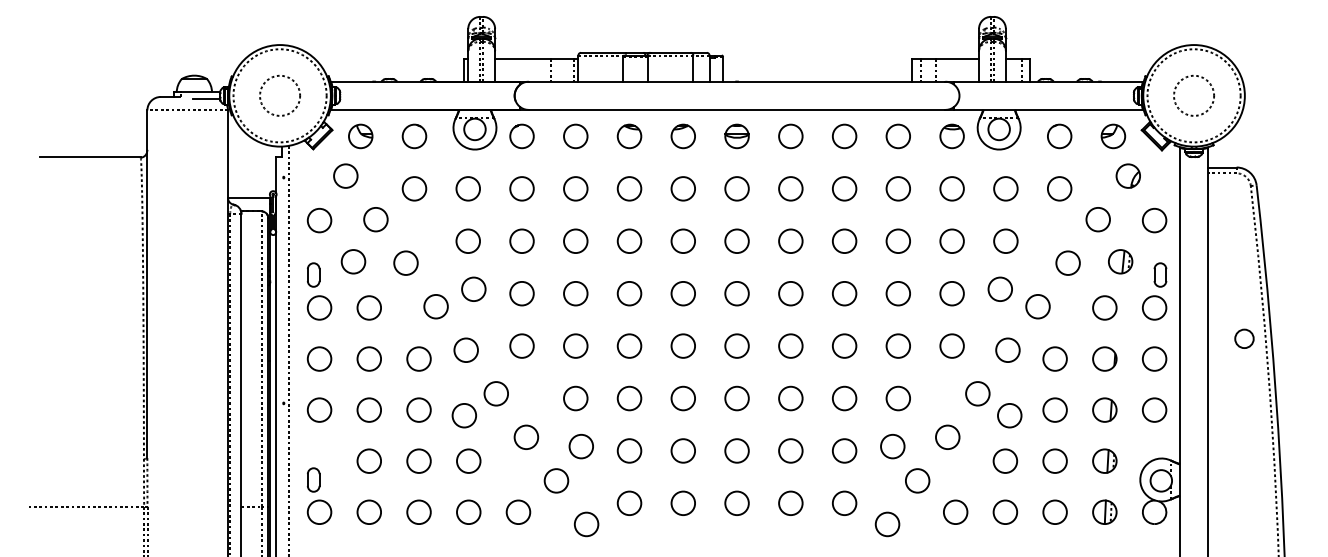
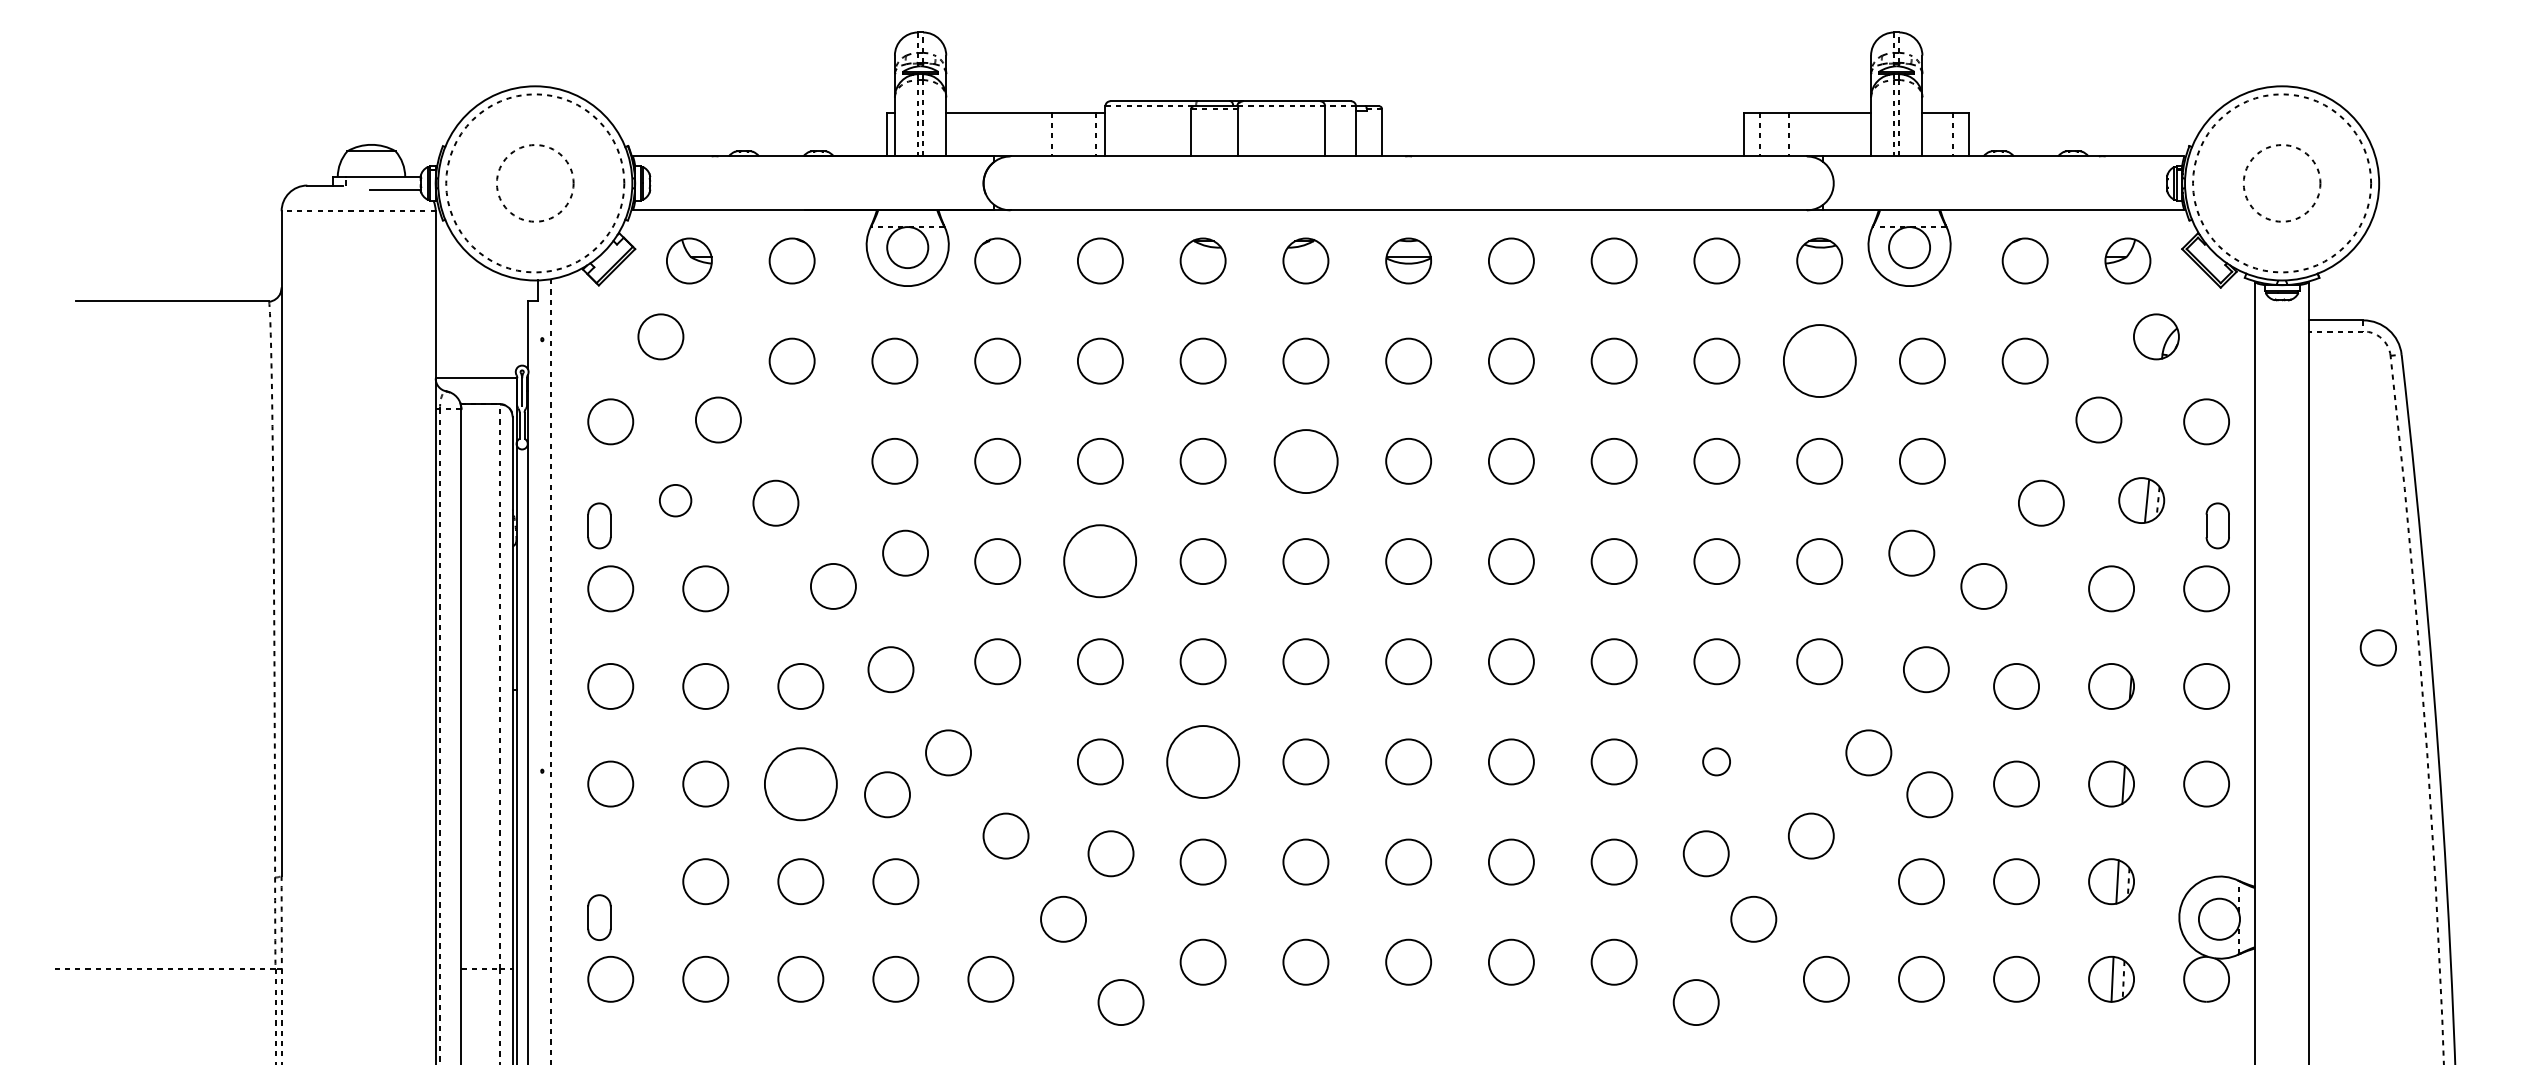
circle: (951, 188) -> (1818, 360), size x1.6
circle: (682, 240) -> (1304, 459), size x1.4
circle: (353, 261) -> (675, 500), size x0.7
circle: (575, 293) -> (1099, 561), size x1.6
circle: (629, 398) -> (1203, 761), size x1.6
circle: (897, 398) -> (1715, 761), size x0.6
circle: (418, 409) -> (799, 782), size x1.6

